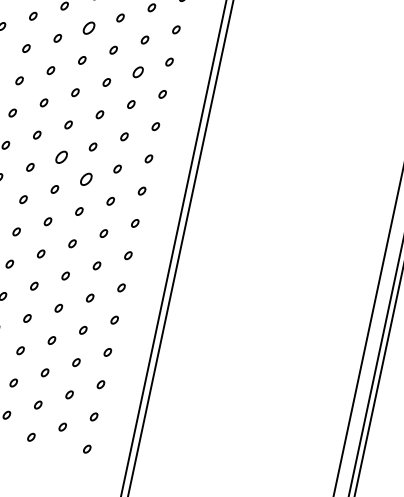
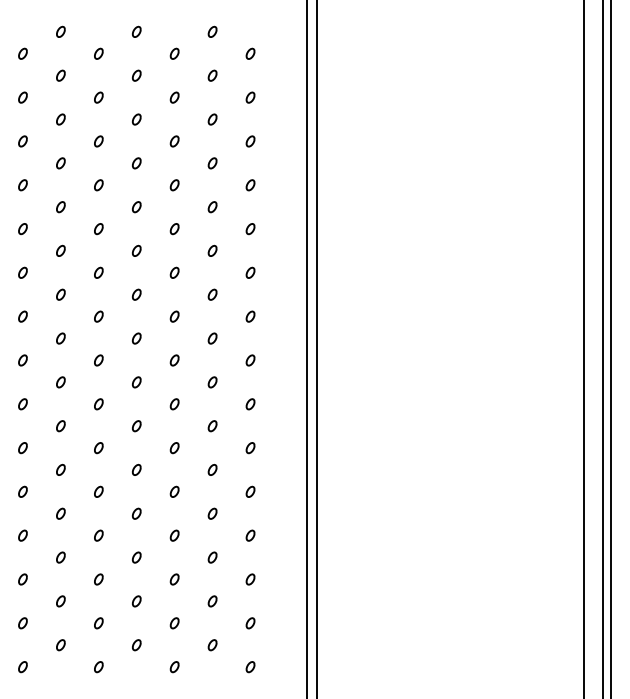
part: (88, 28) -> (136, 119), size x0.62
part: (138, 72) -> (212, 163), size x0.71
part: (61, 156) -> (136, 294), size x0.62
part: (86, 179) -> (174, 316), size x0.62

